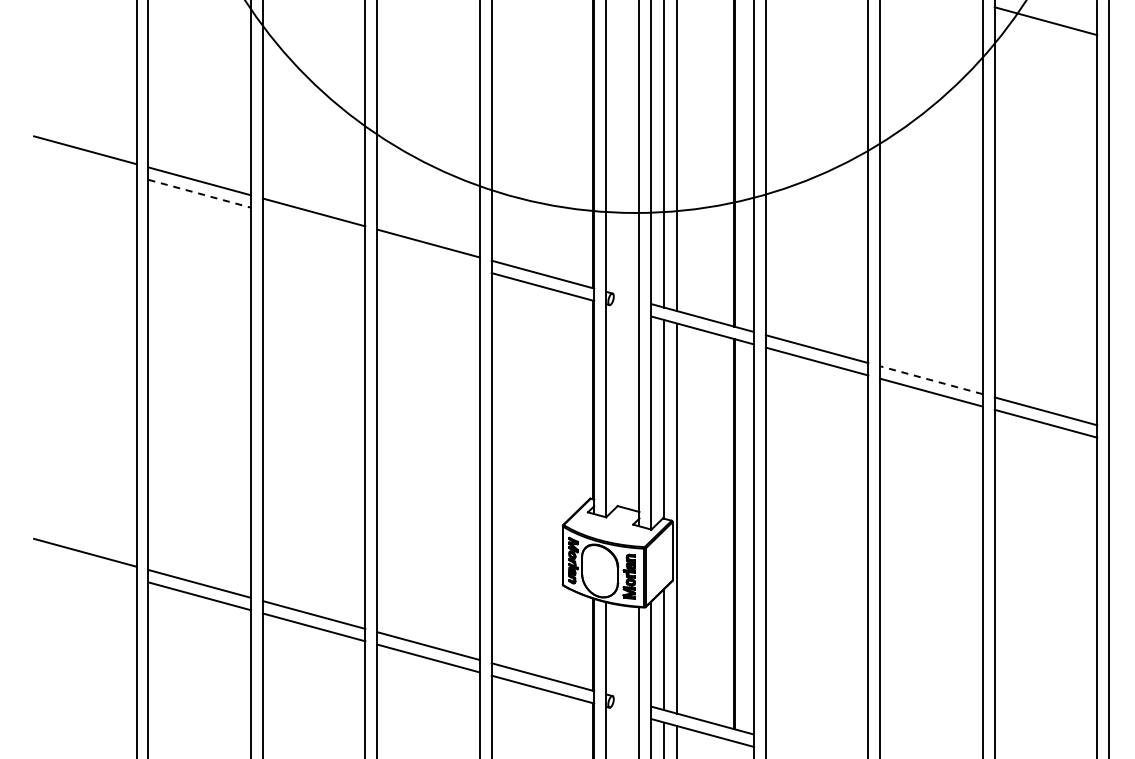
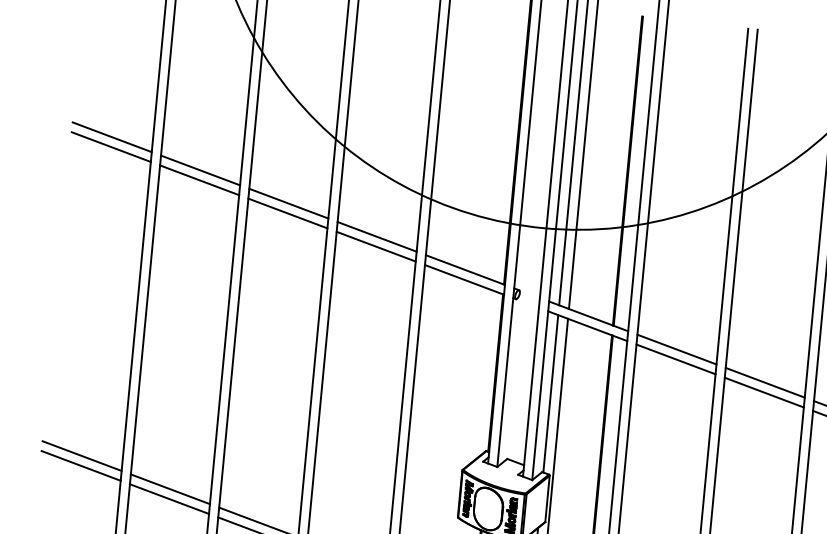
line: (85, 162) -> (111, 146), added
line: (200, 193) -> (200, 180), dashed -> solid
line: (313, 224) -> (287, 213), added
line: (428, 255) -> (376, 246), added
line: (931, 380) -> (765, 382), dashed -> solid
line: (85, 565) -> (81, 466), added

